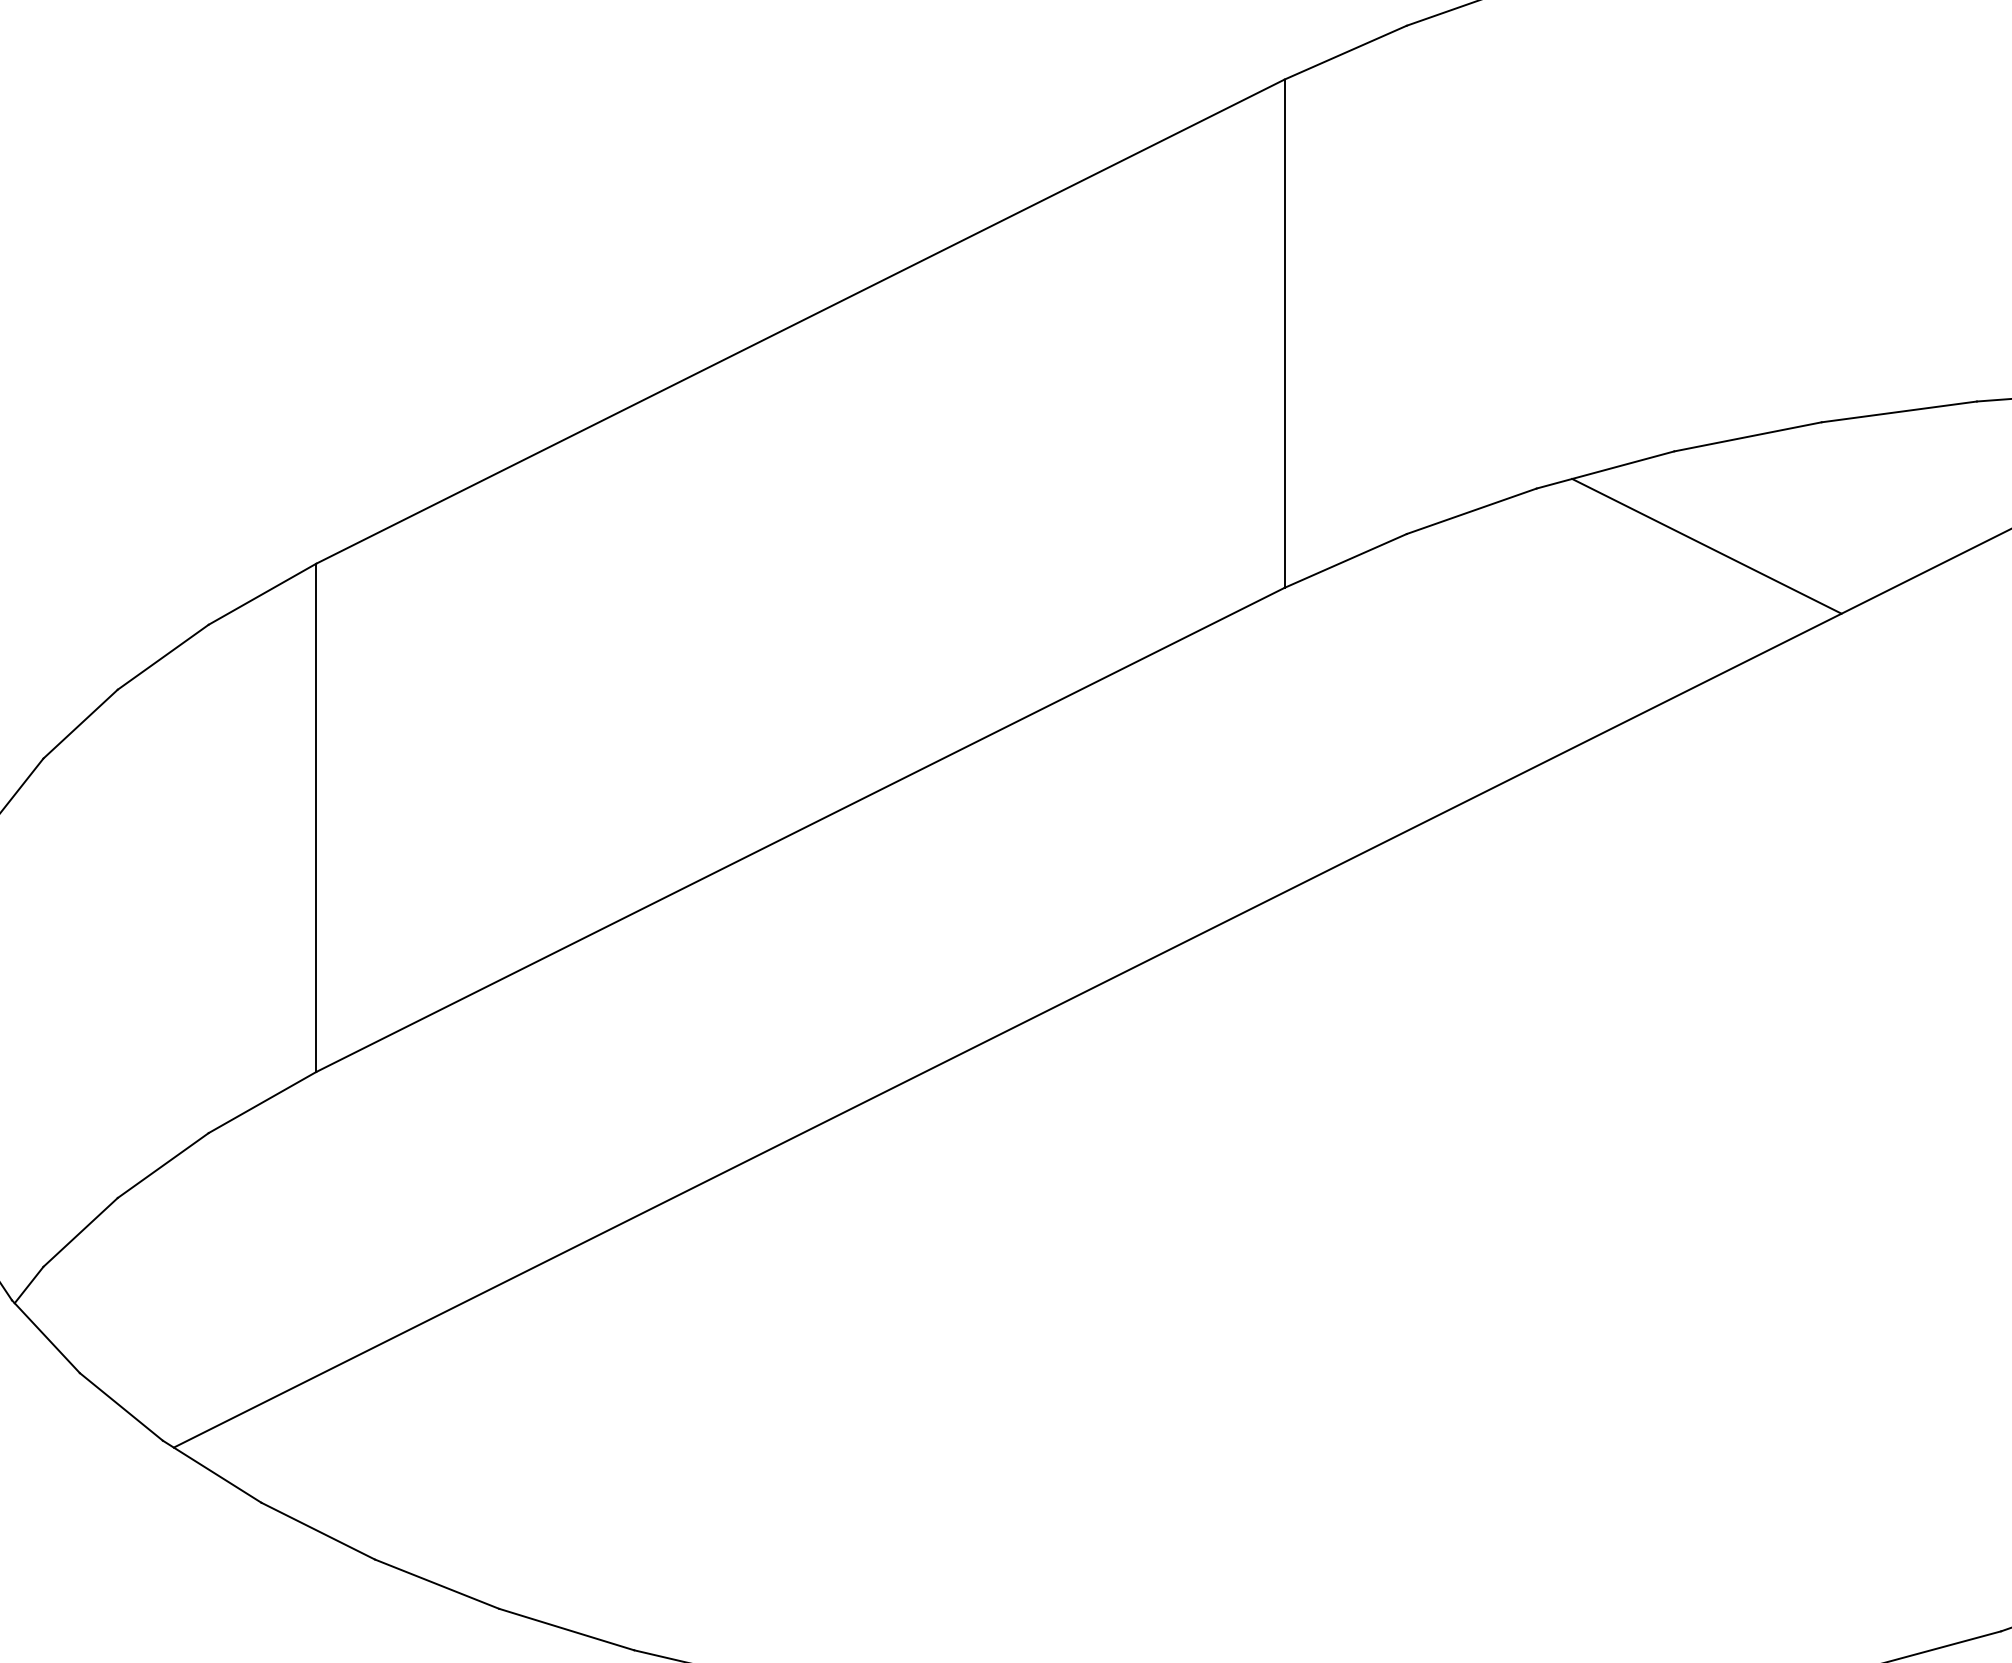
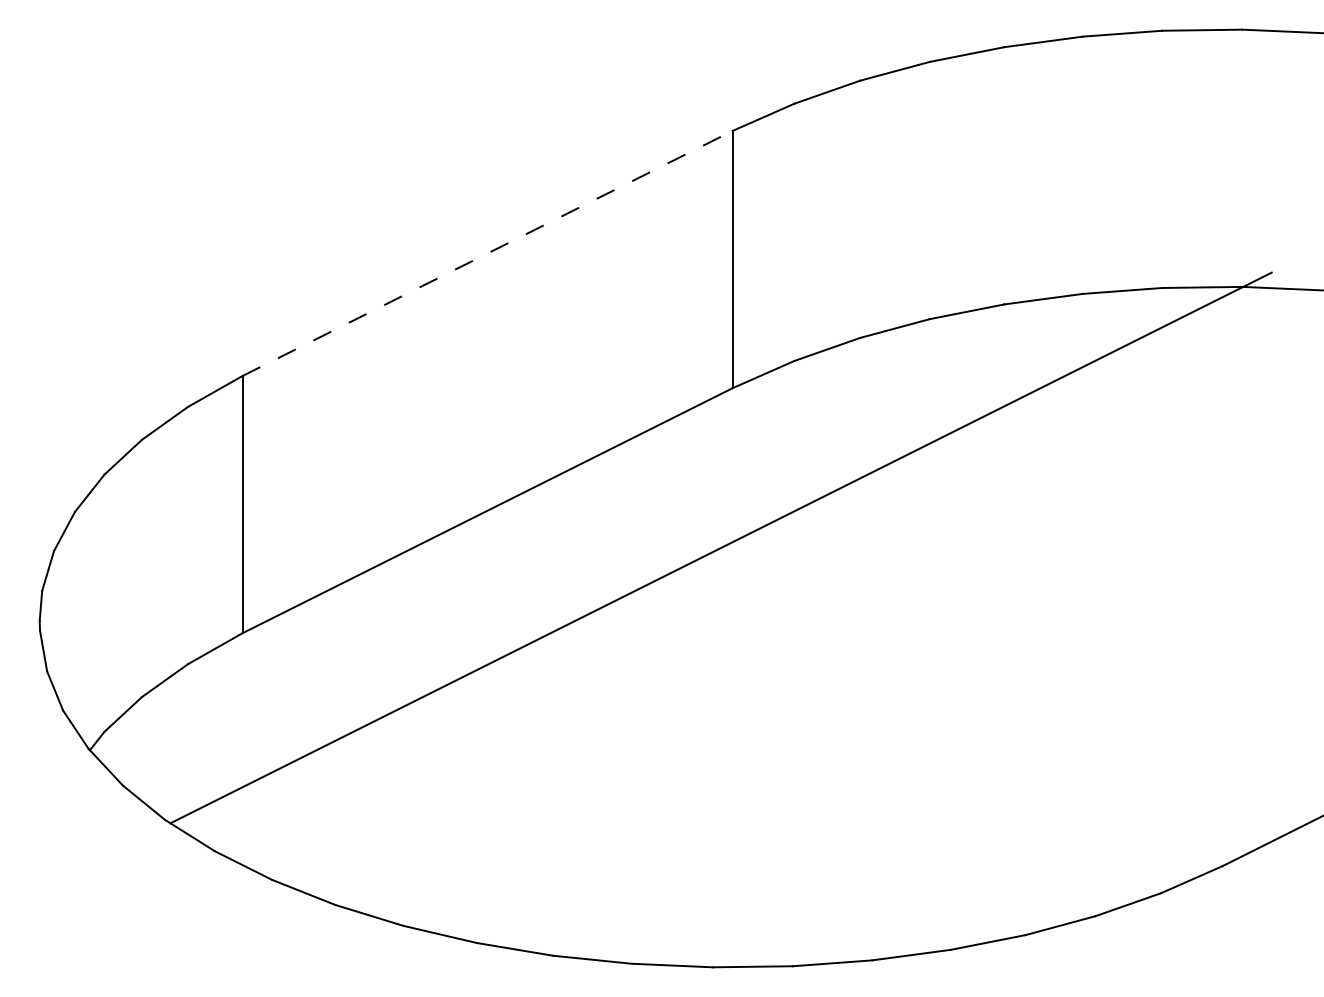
line: (800, 321) -> (487, 253), solid -> dashed
line: (1707, 546) -> (946, 367), removed

